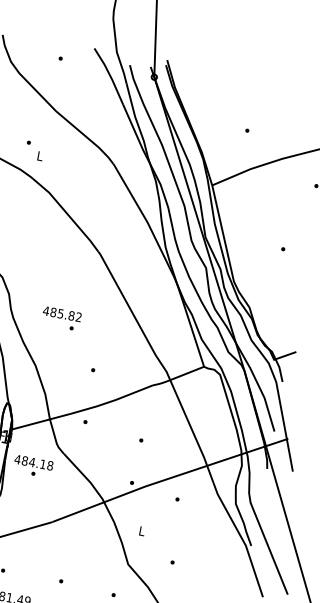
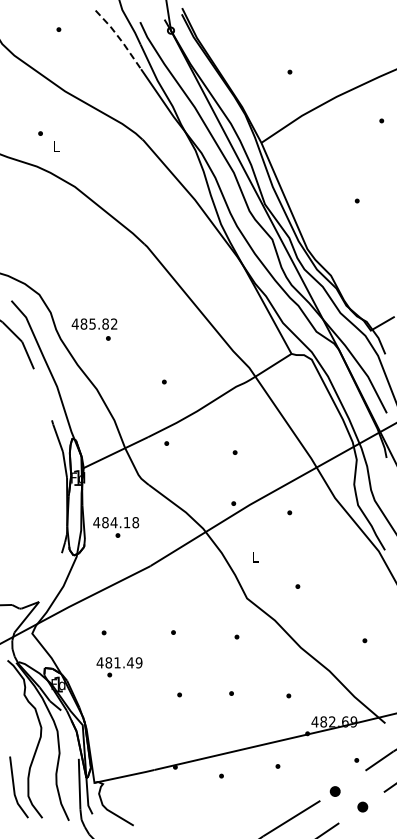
line: (109, 75) -> (119, 38), solid -> dashed
text: (61, 318) -> (94, 329), moved
text: (33, 466) -> (116, 527), moved

